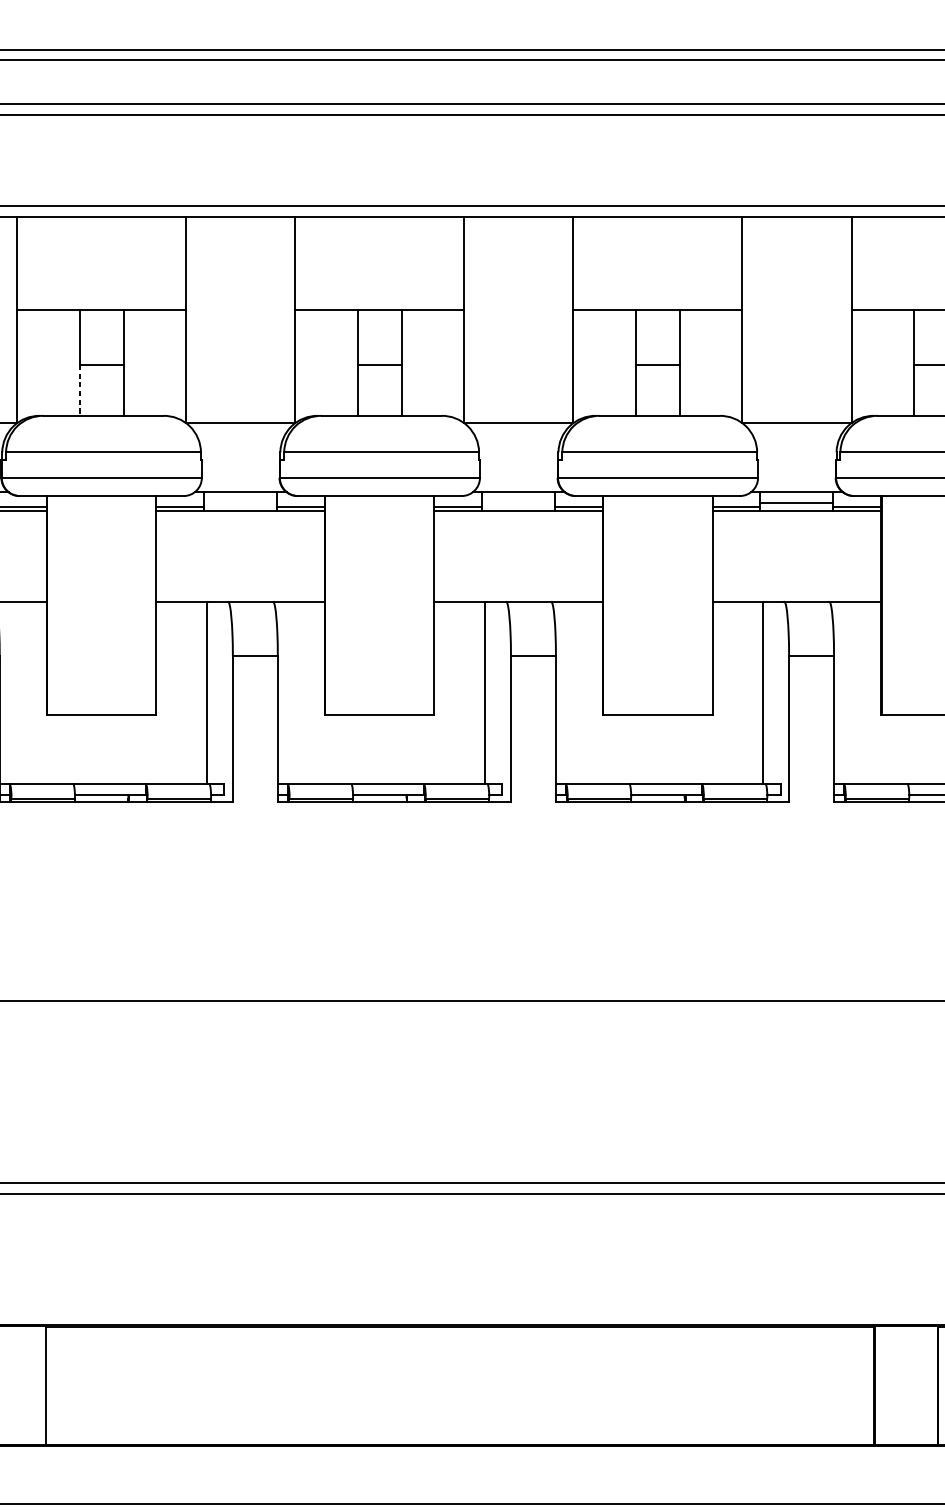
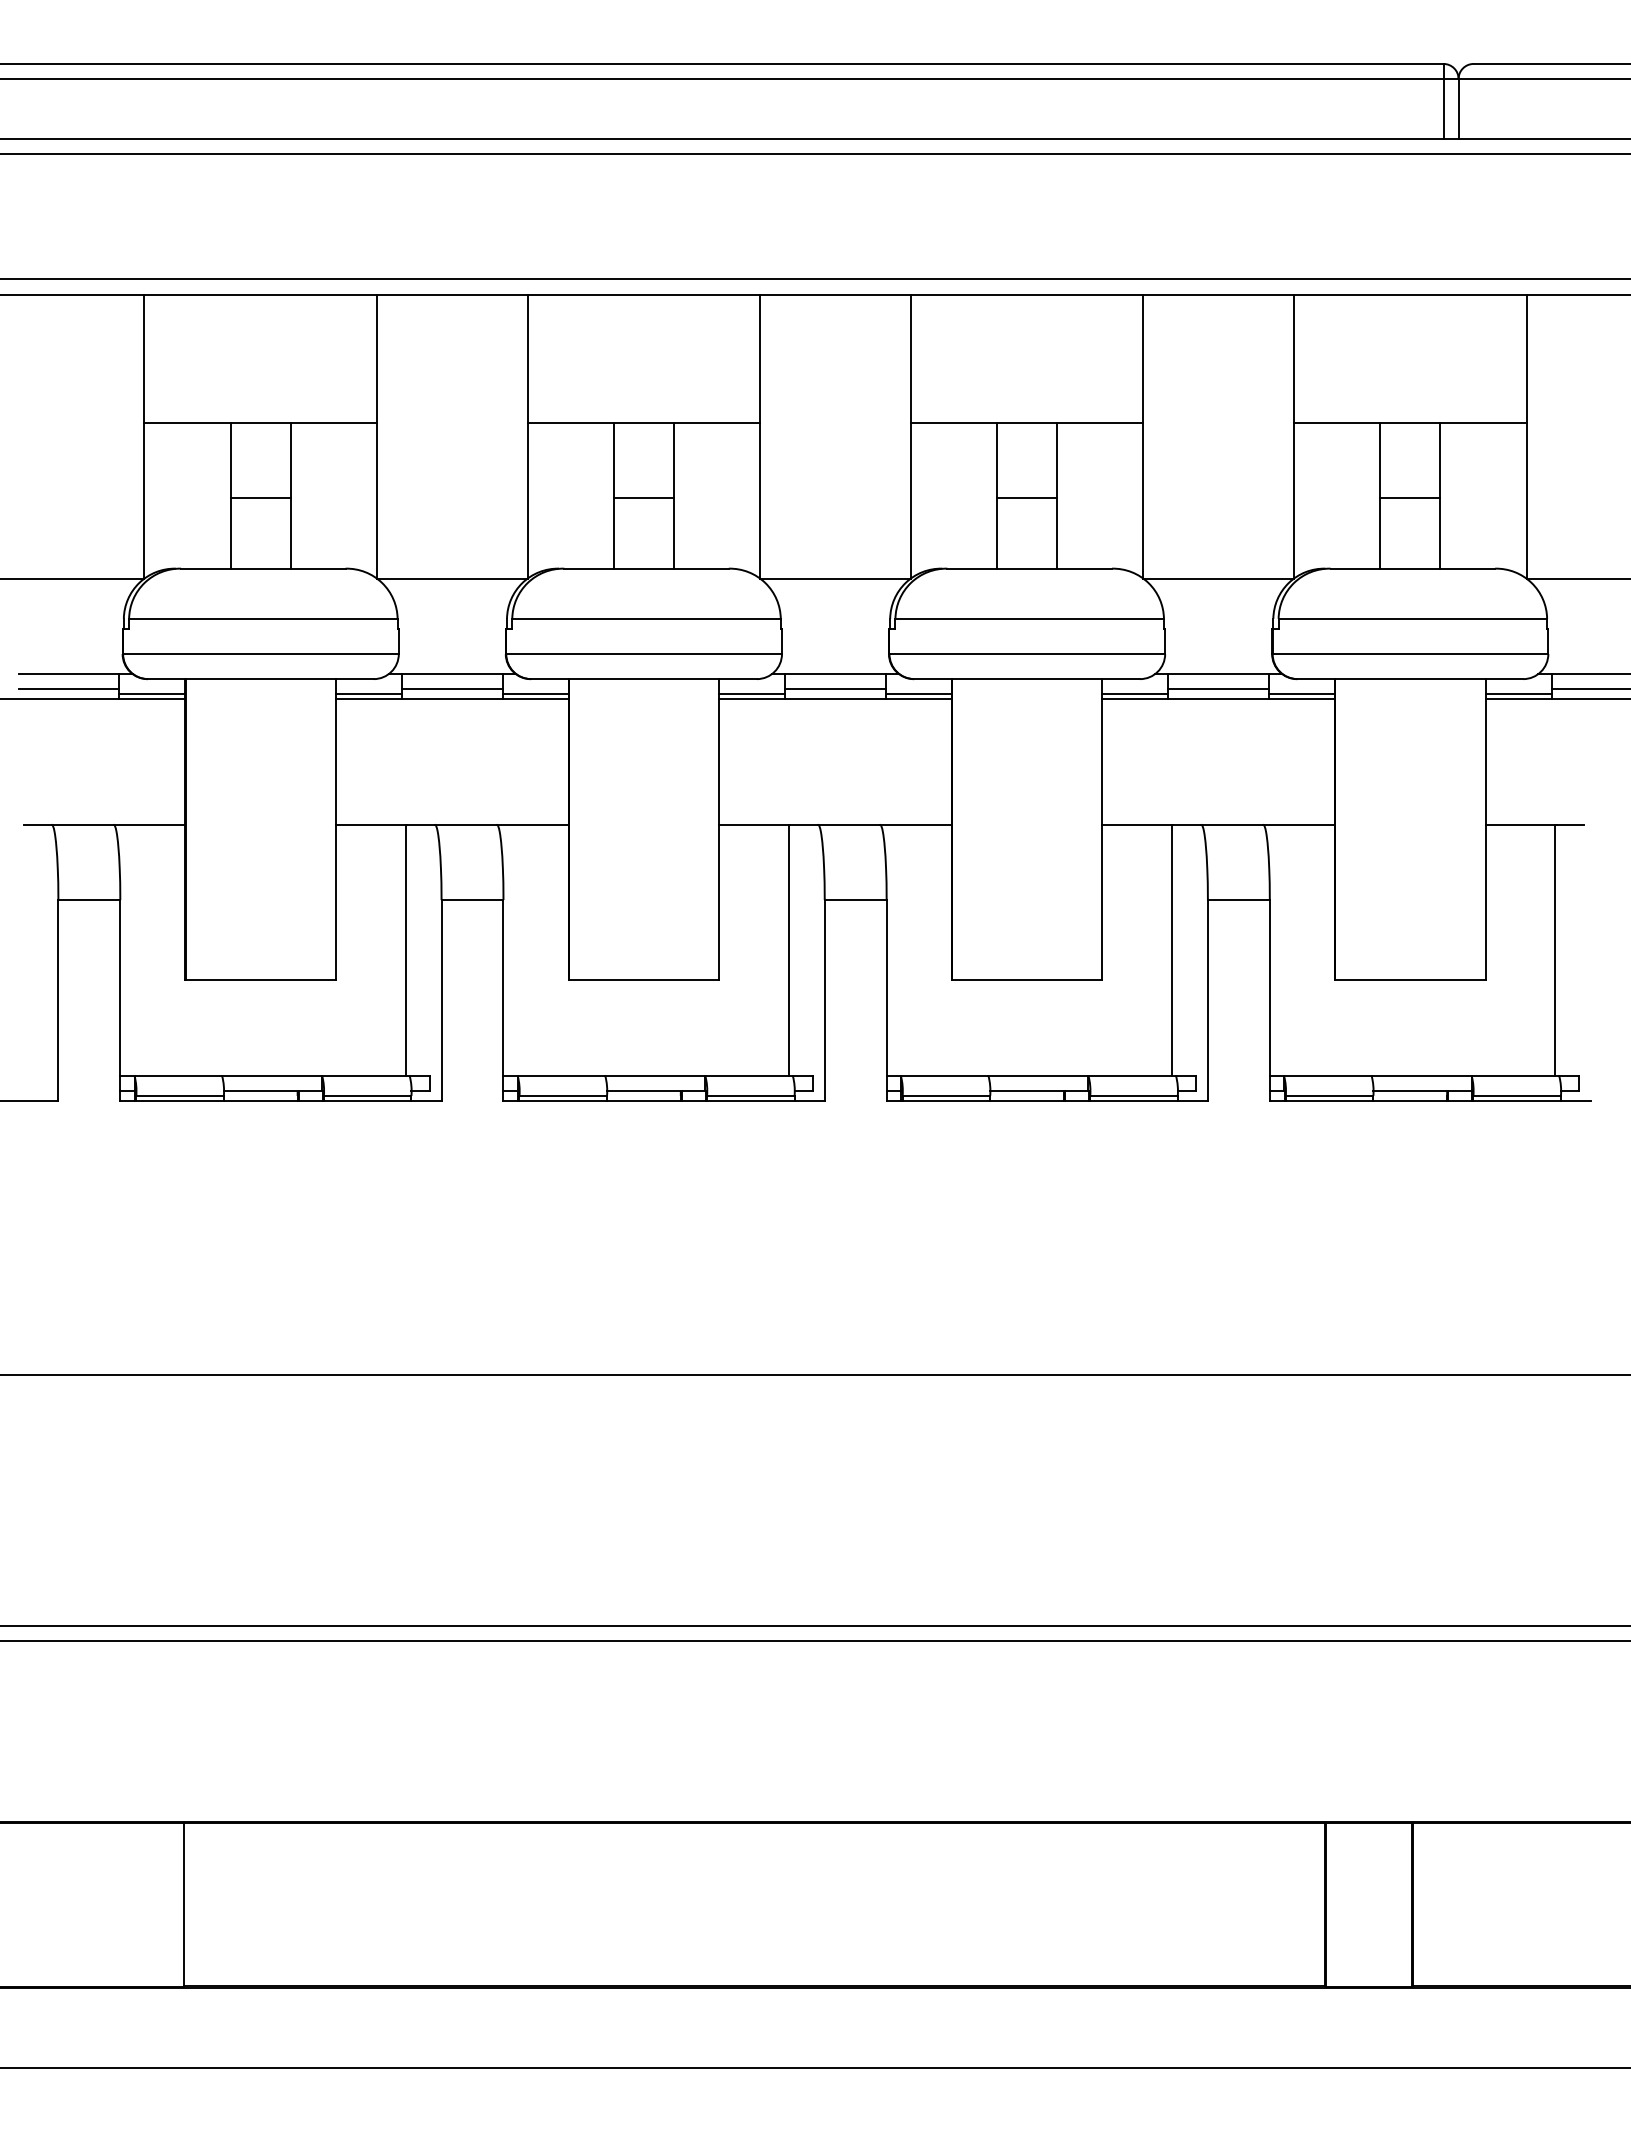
line: (79, 391) -> (230, 534), dashed -> solid
line: (240, 503) -> (452, 689), added
line: (518, 503) -> (835, 689), added

